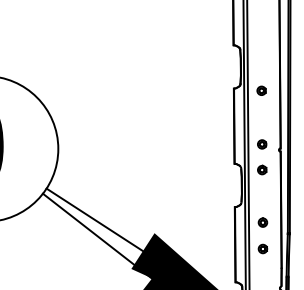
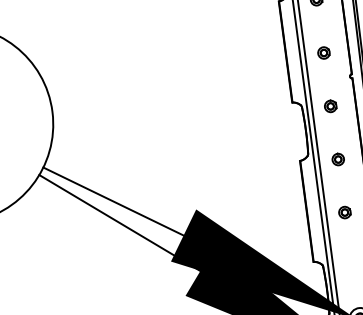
part: (262, 144) -> (324, 53), moved
part: (262, 222) -> (337, 159), moved

